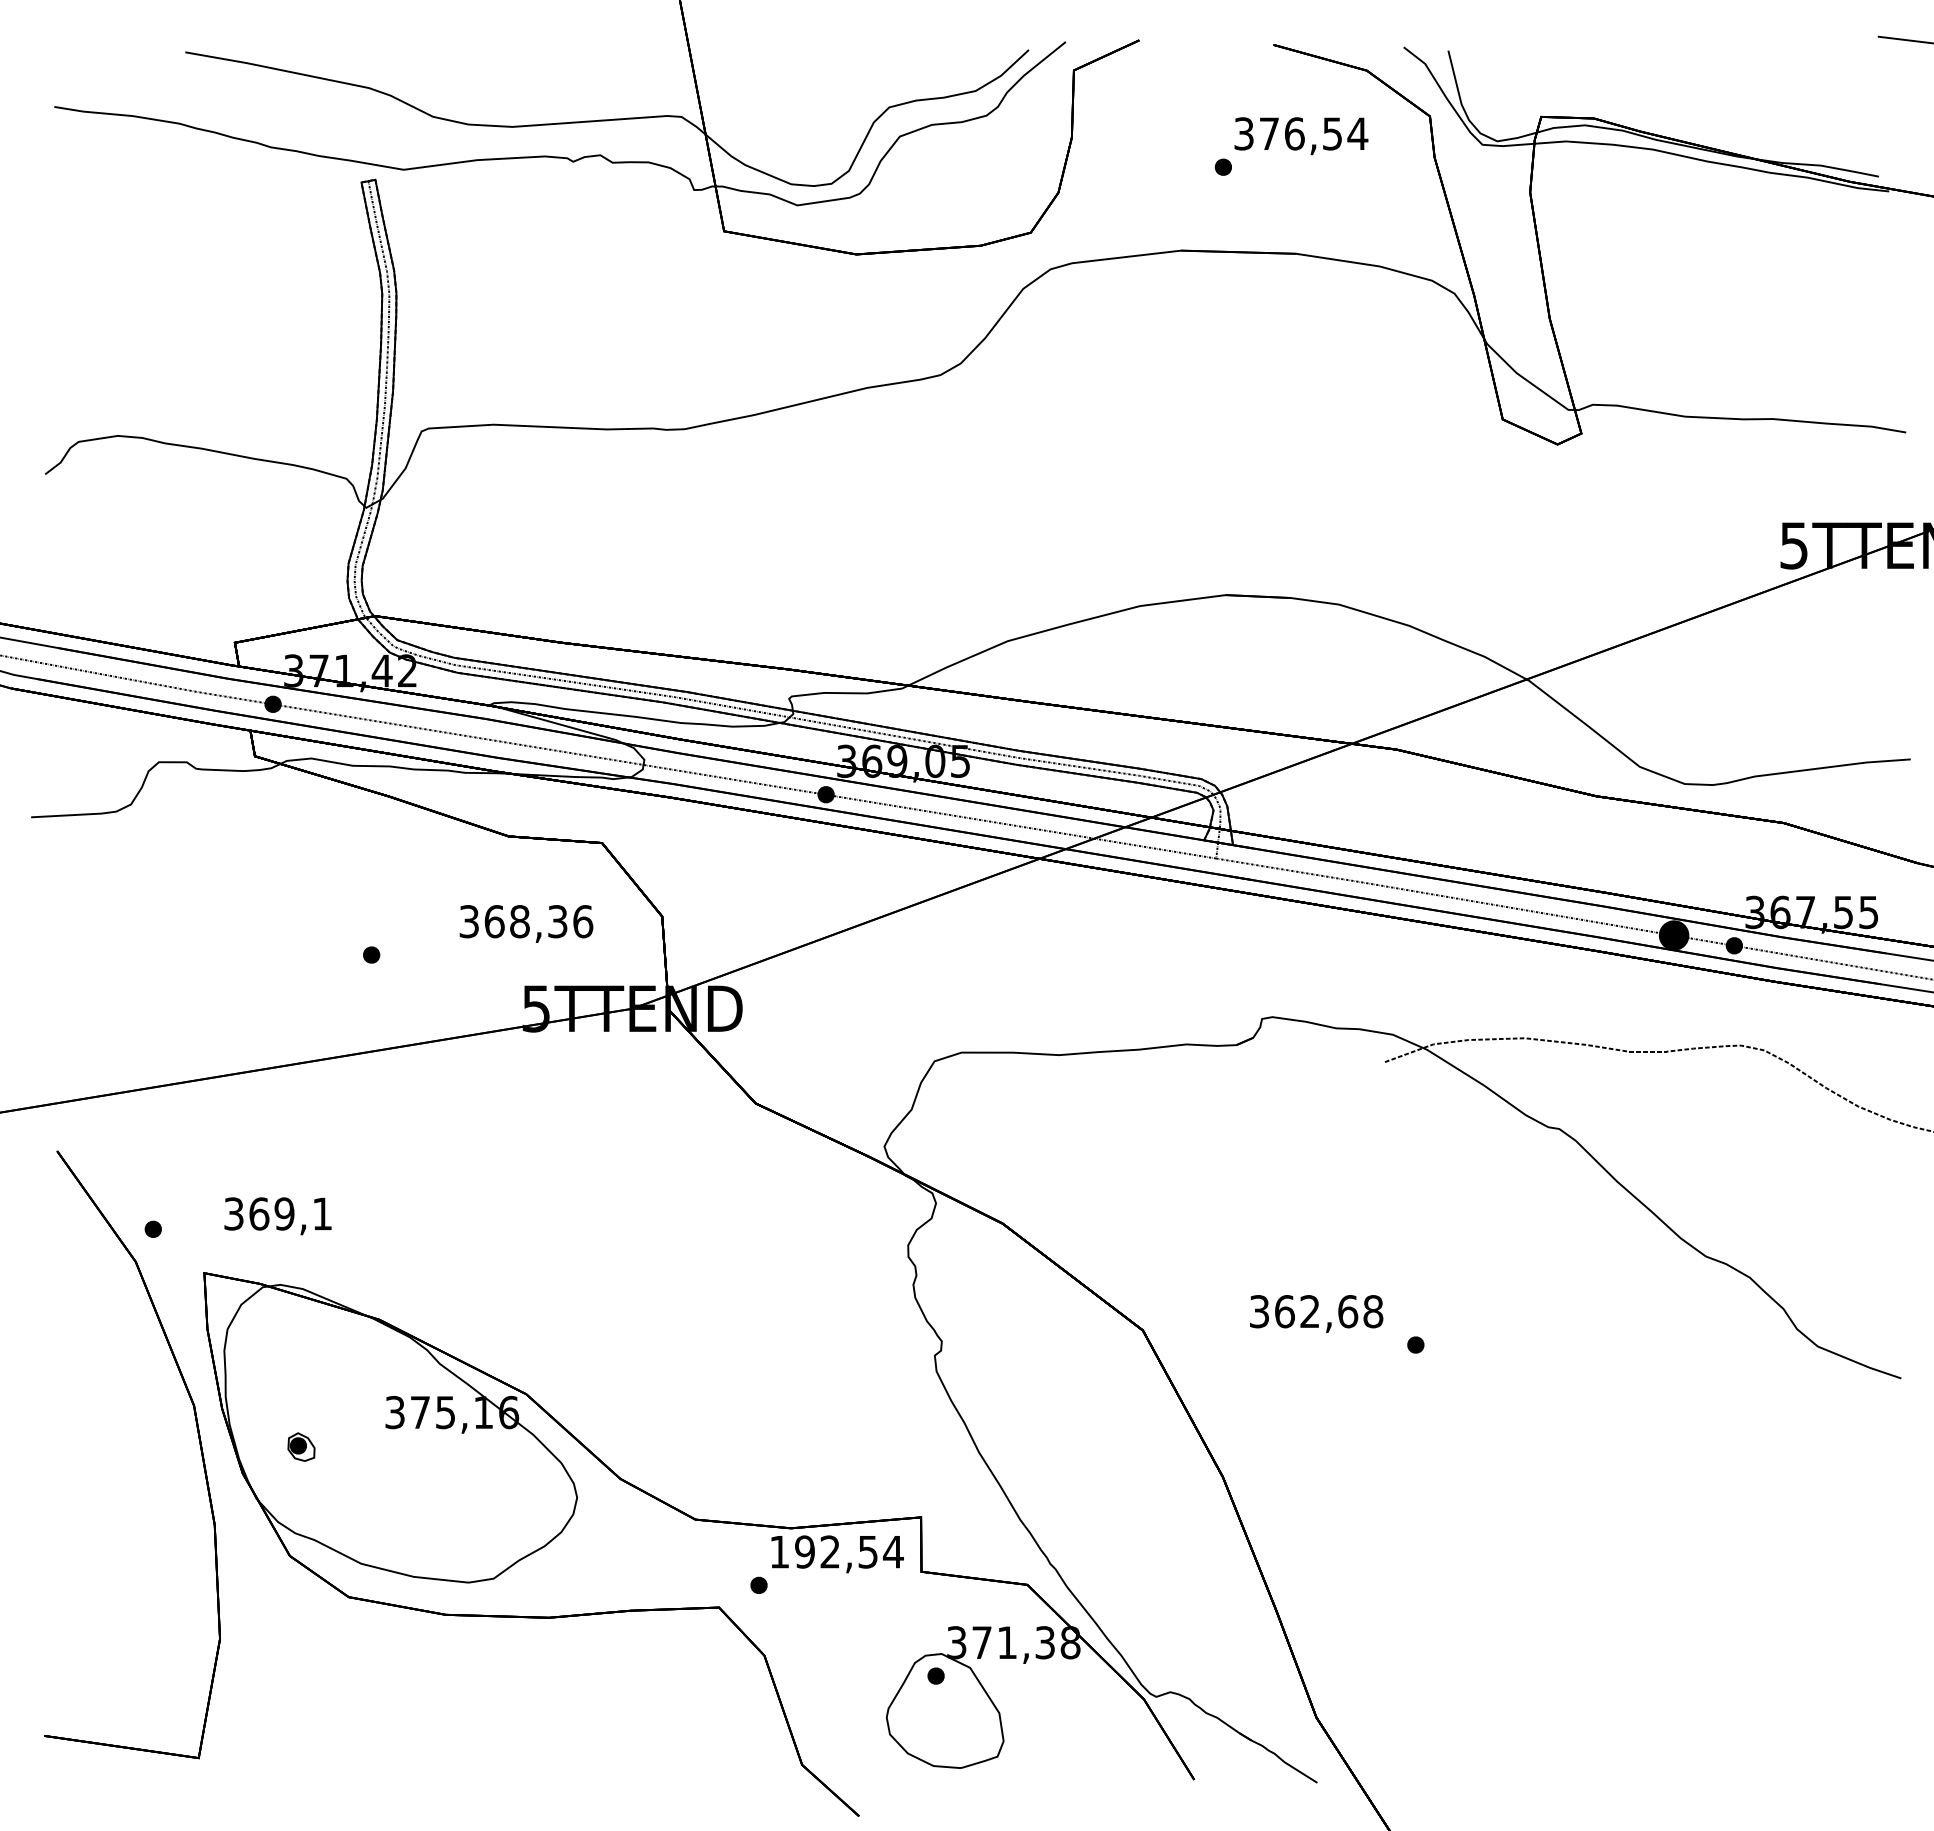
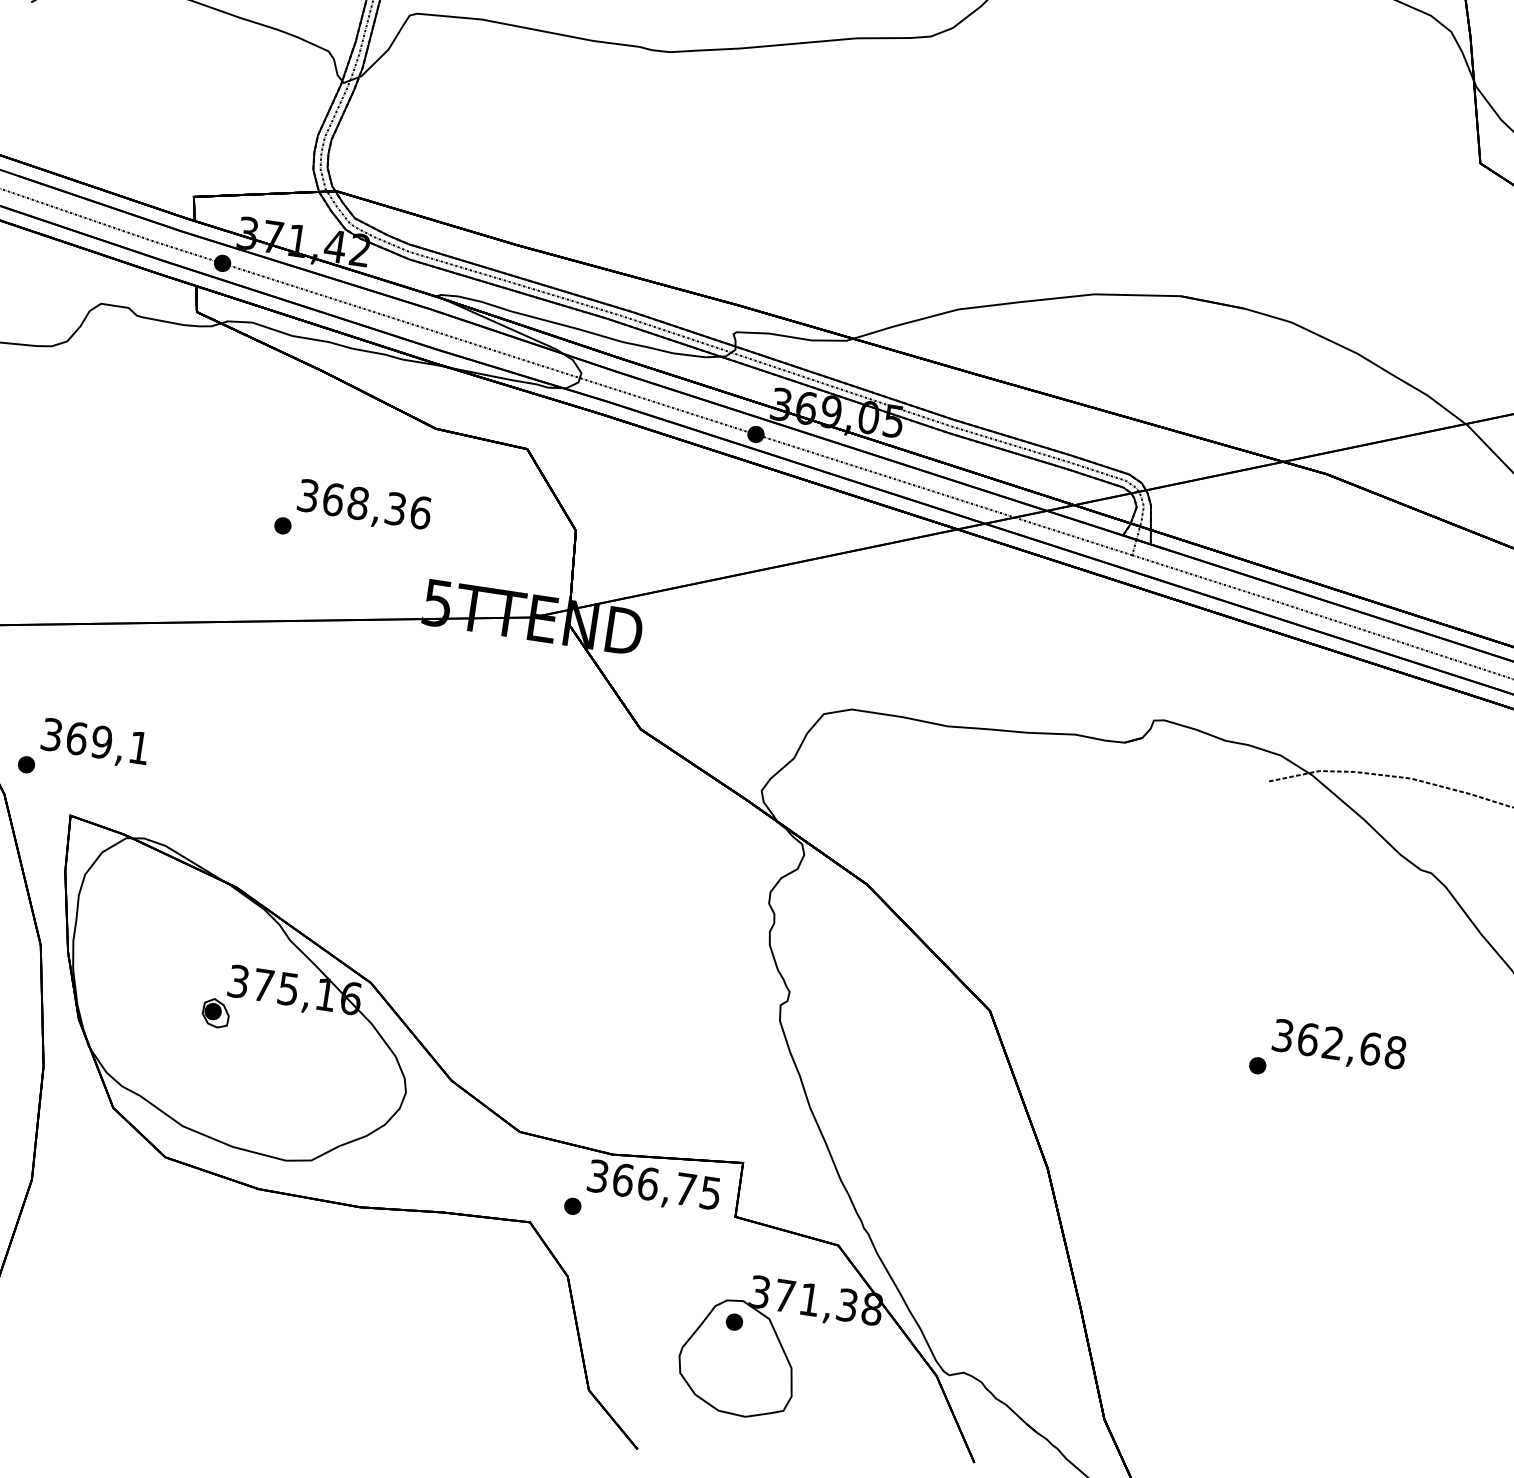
text: (526, 923) -> (364, 506), moved
text: (277, 1216) -> (94, 743), moved
text: (1316, 1313) -> (1339, 1046), moved
part: (301, 1446) -> (216, 1012), moved
text: (836, 1551) -> (654, 1184), 192,54 -> 366,75

